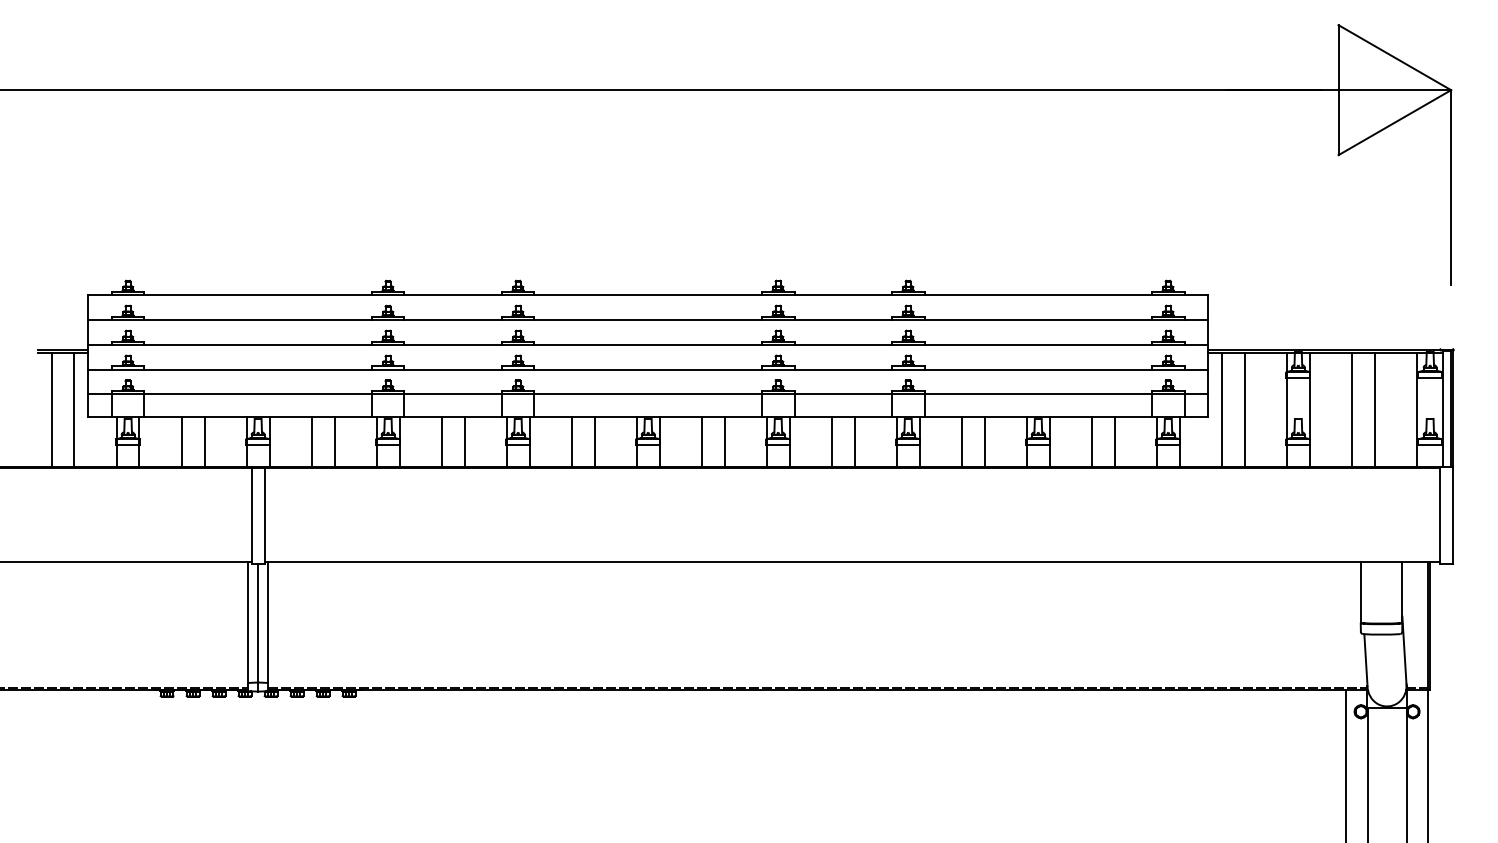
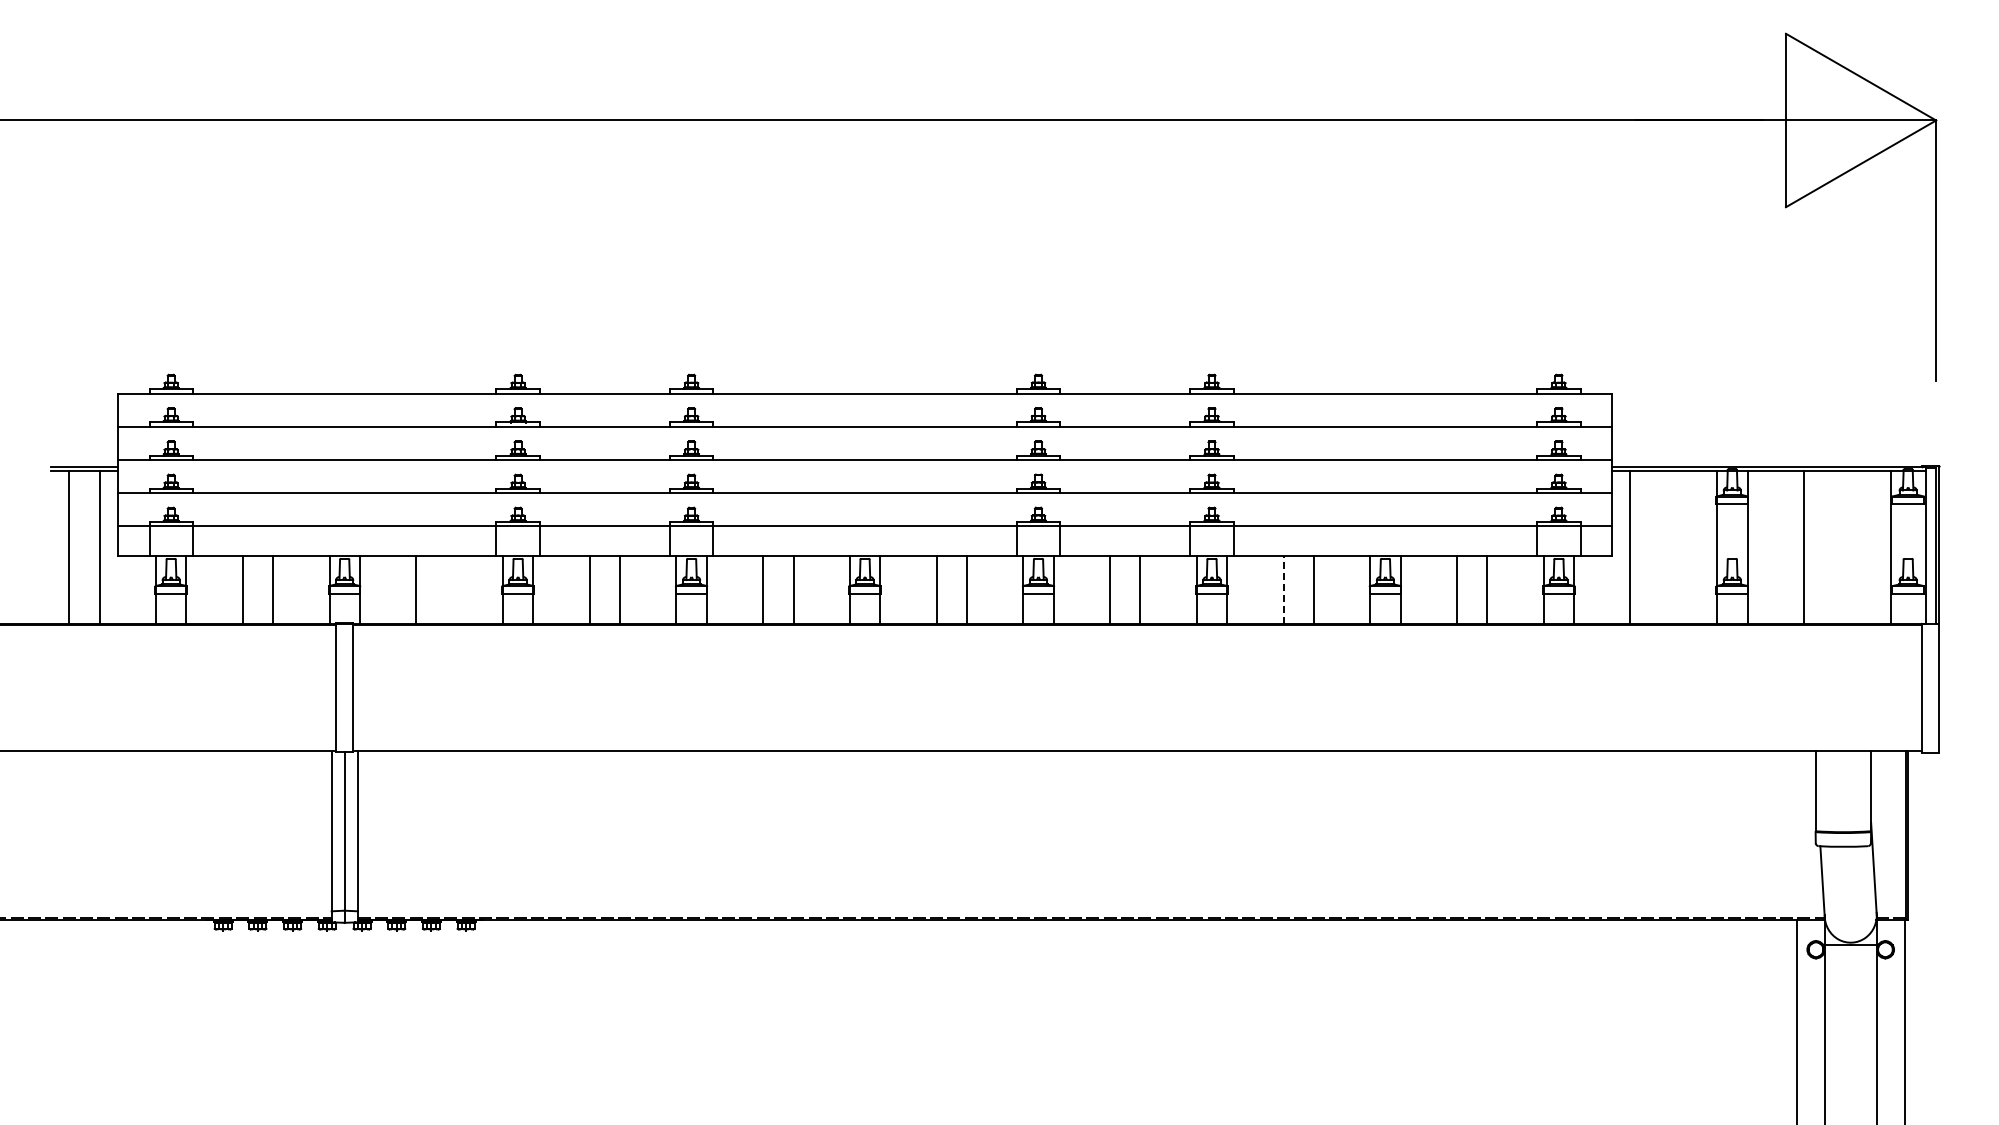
line: (1244, 409) -> (1660, 546), removed
line: (1374, 409) -> (1834, 546), removed
line: (334, 441) -> (446, 589), removed
line: (961, 442) -> (1283, 590), solid -> dashed

